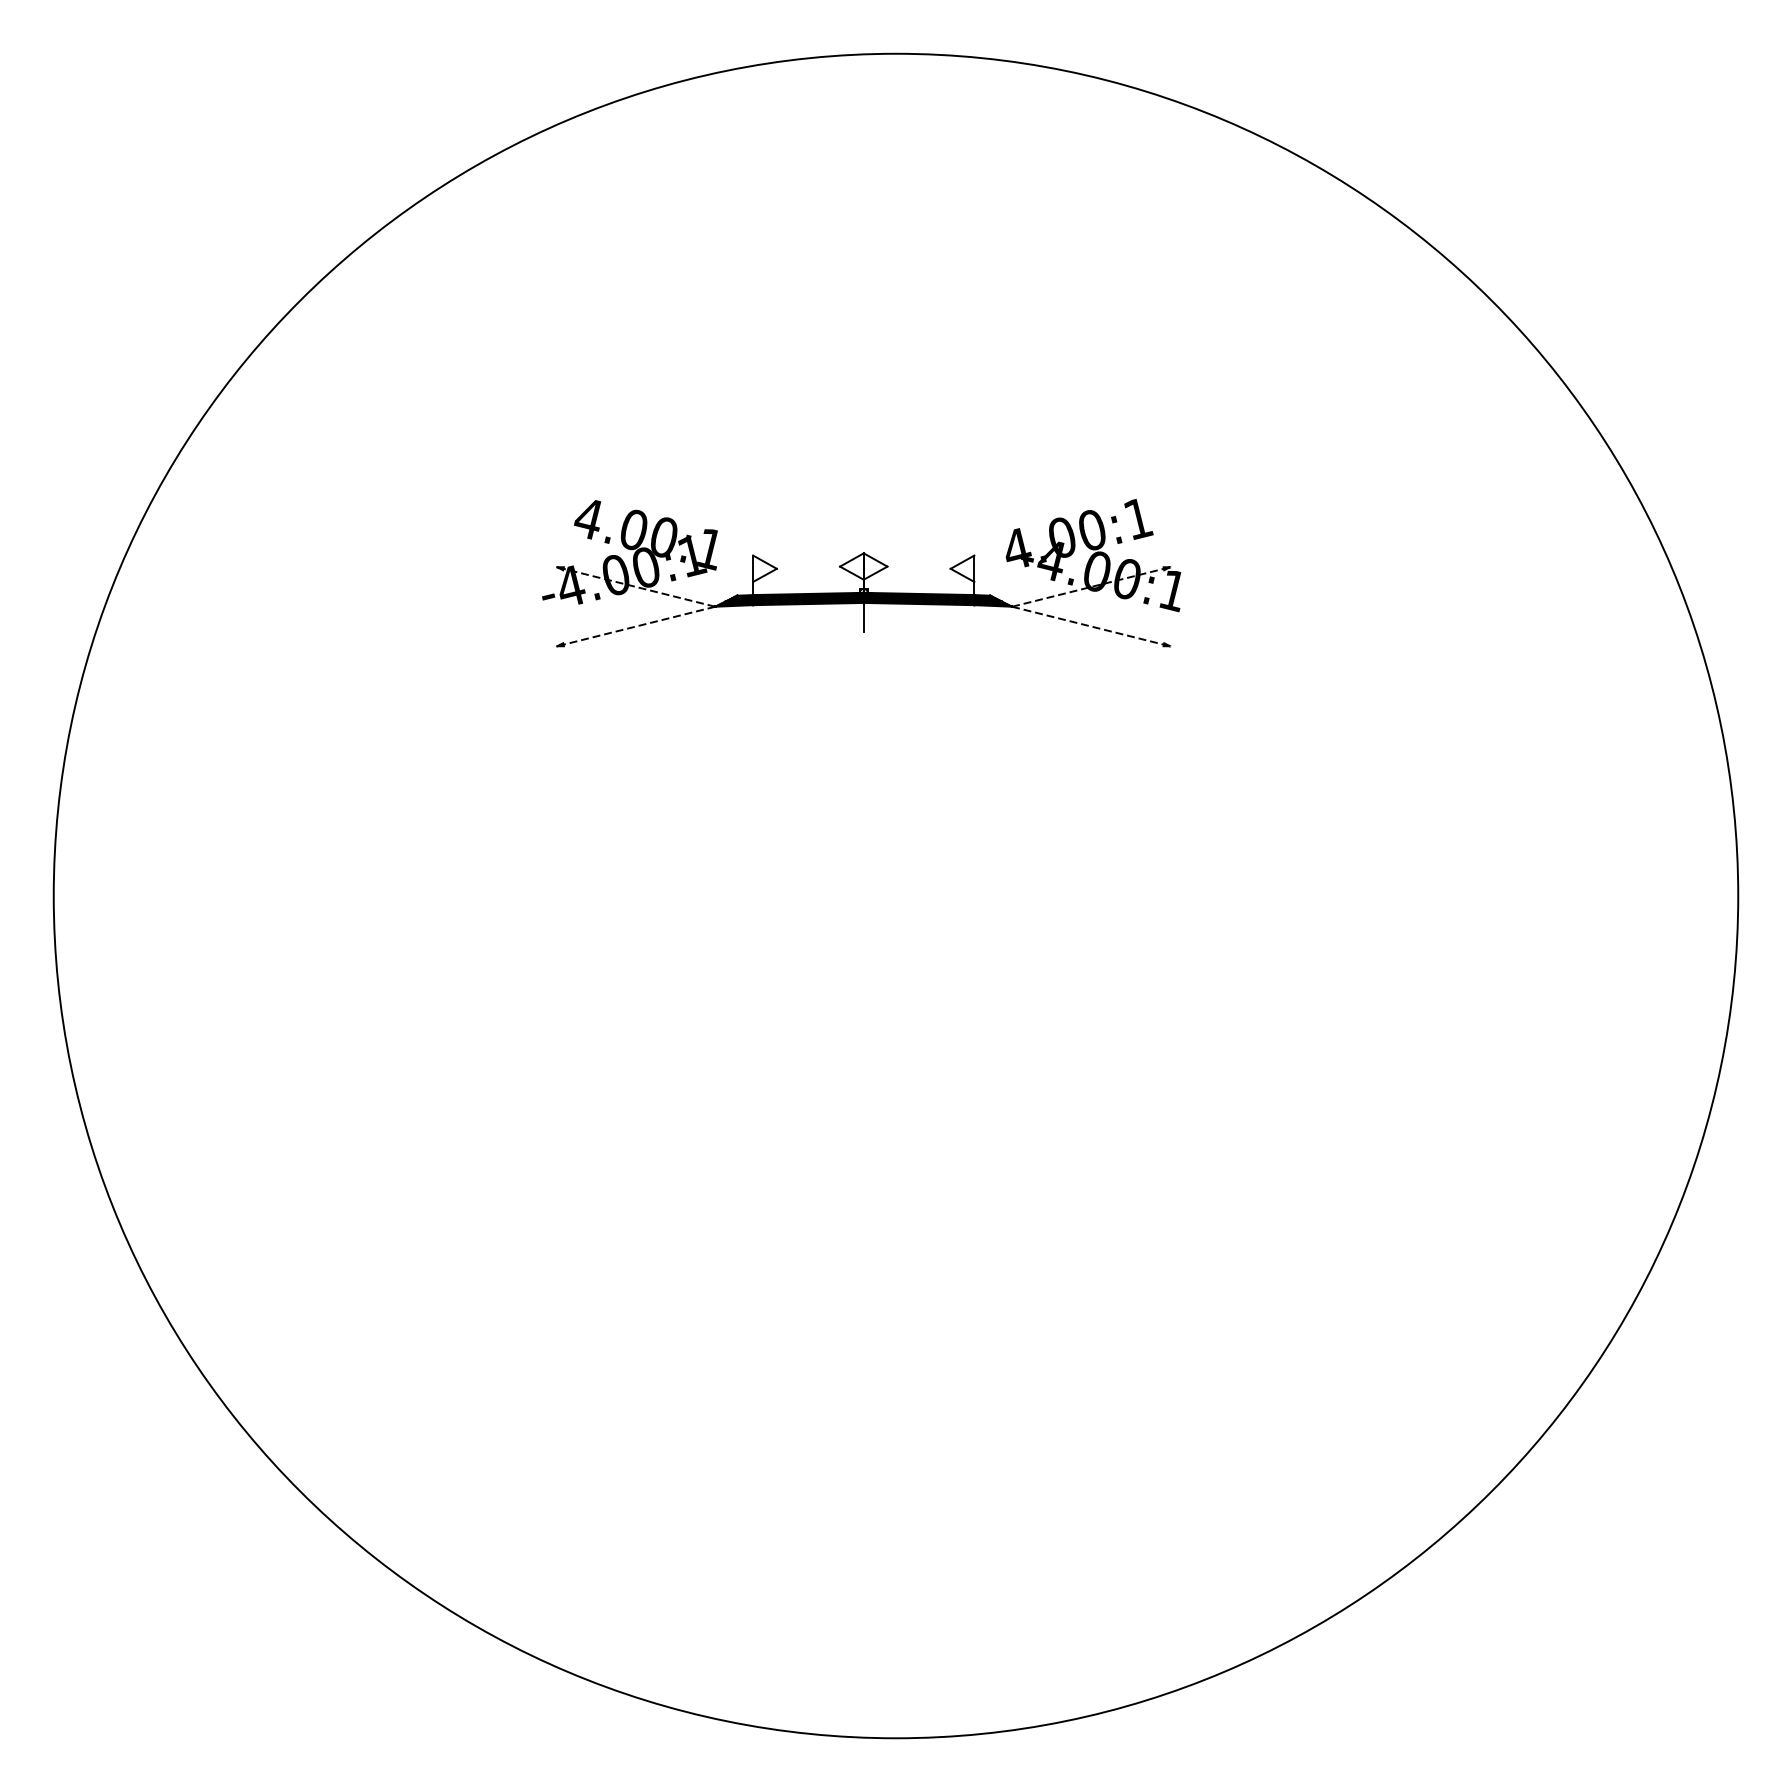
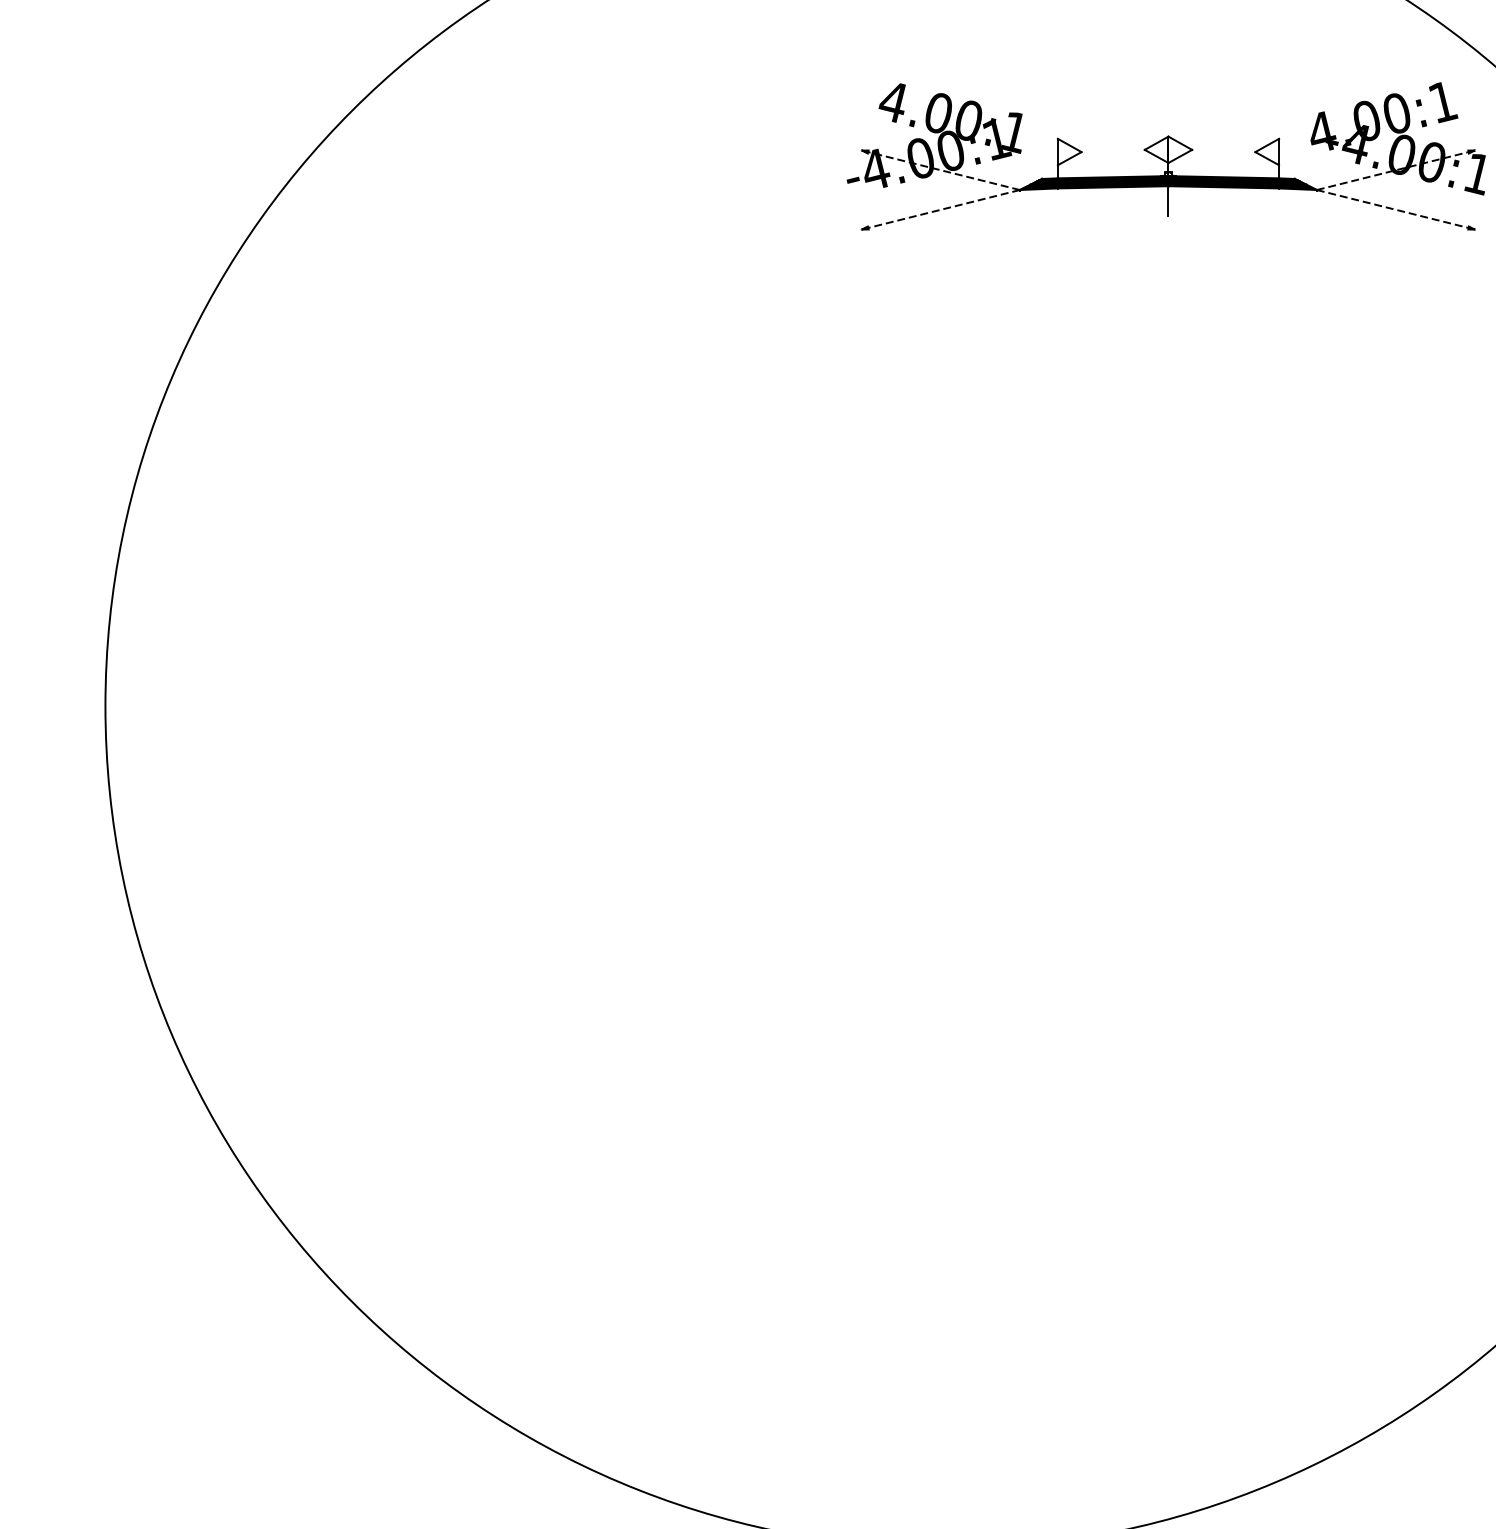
part: (861, 573) -> (1166, 156), moved

